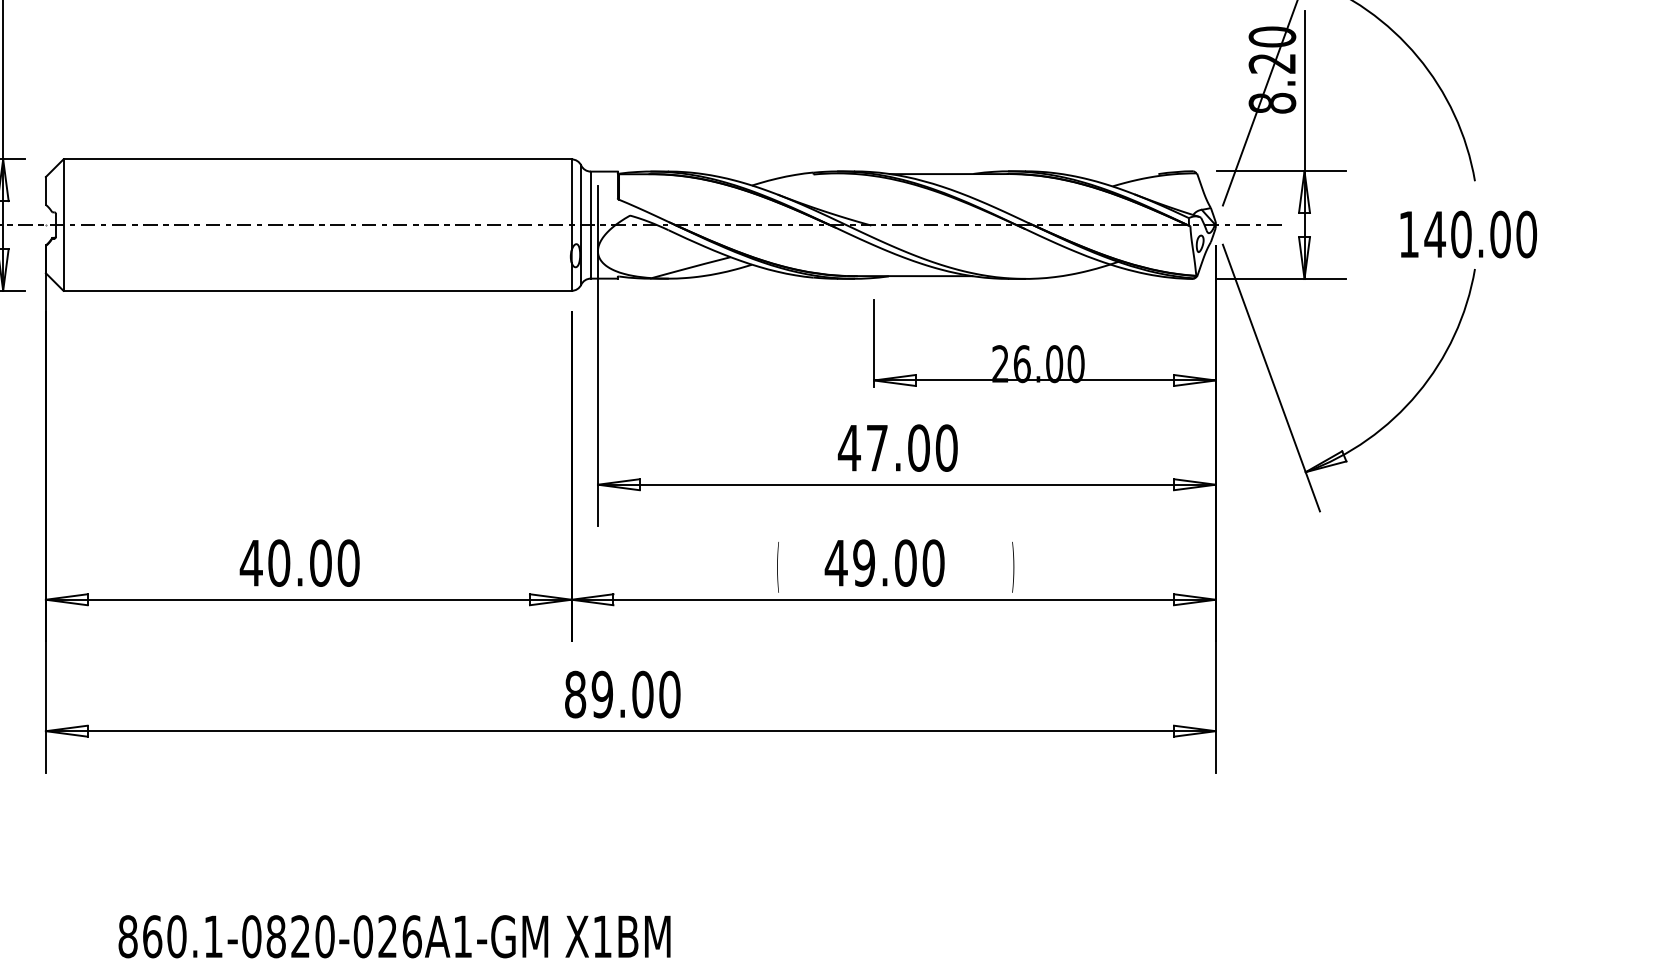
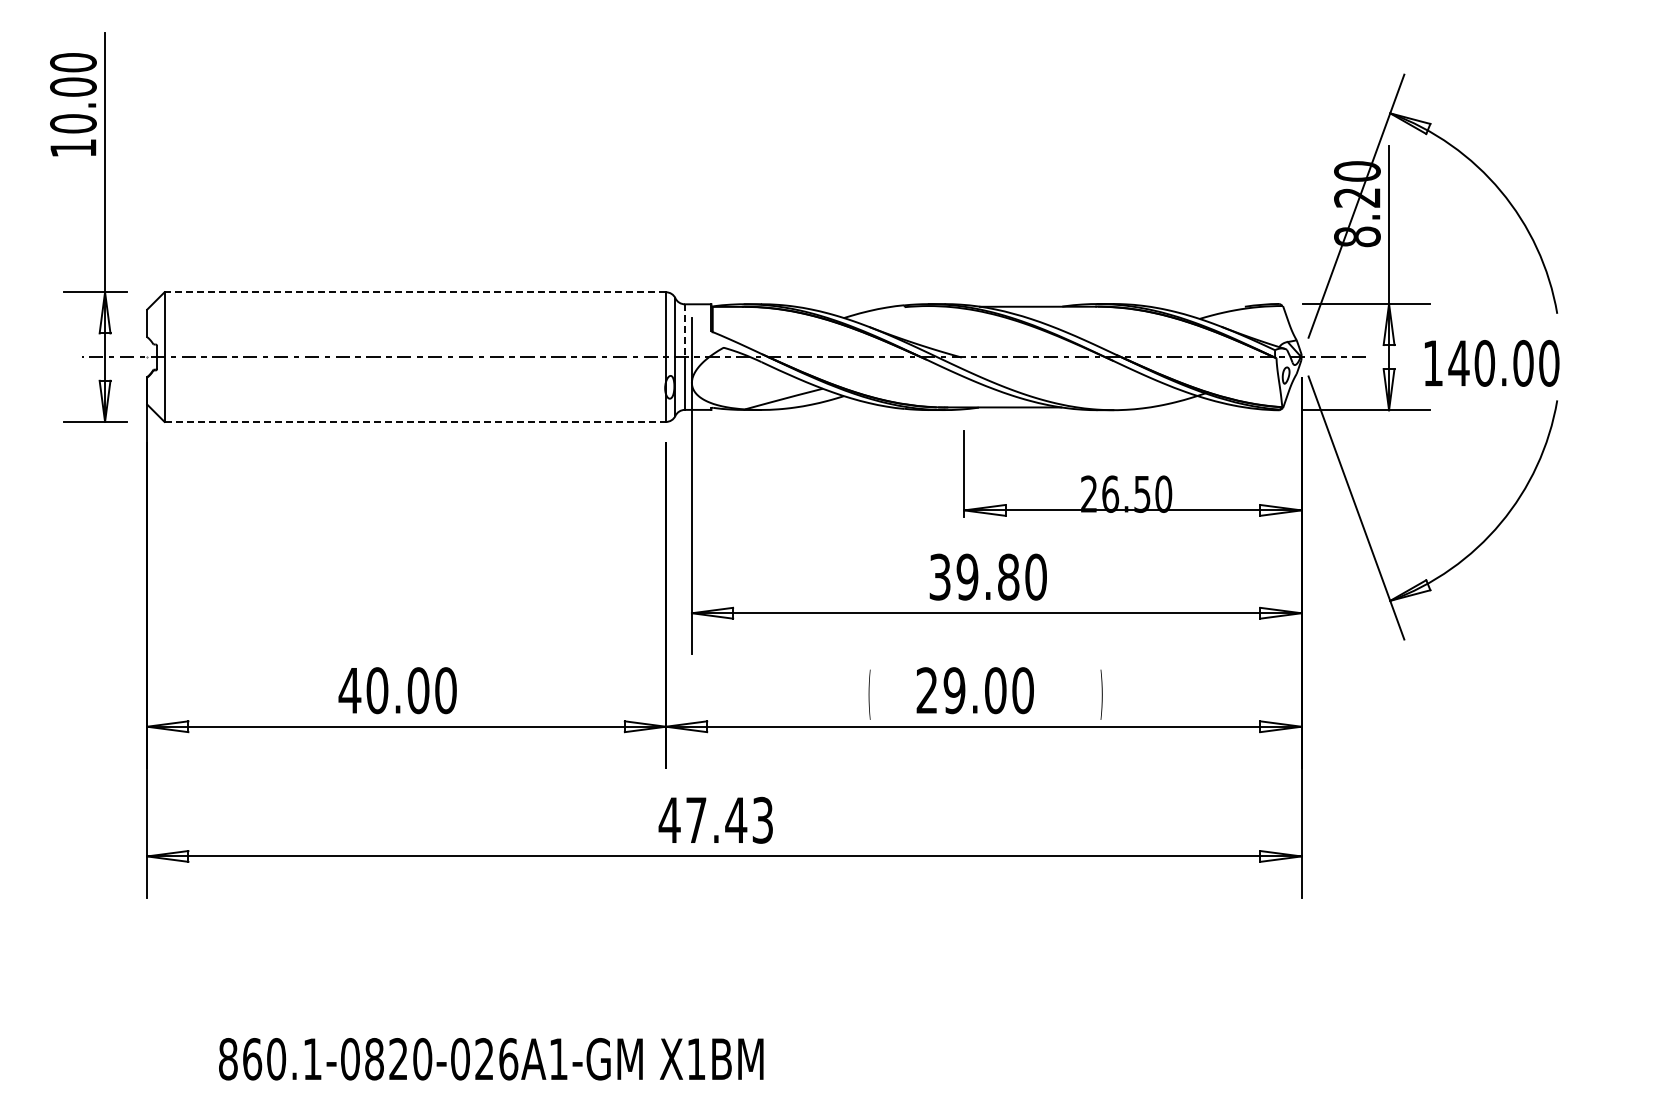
line: (317, 159) -> (415, 292), solid -> dashed
line: (590, 199) -> (684, 331), solid -> dashed
text: (1469, 234) -> (1492, 363), moved
line: (317, 290) -> (415, 421), solid -> dashed
text: (1054, 363) -> (1142, 493), 26.00 -> 26.50
text: (883, 447) -> (973, 576), 47.00 -> 39.80
text: (835, 563) -> (926, 690), 49.00 -> 29.00
text: (621, 693) -> (715, 819), 89.00 -> 47.43

